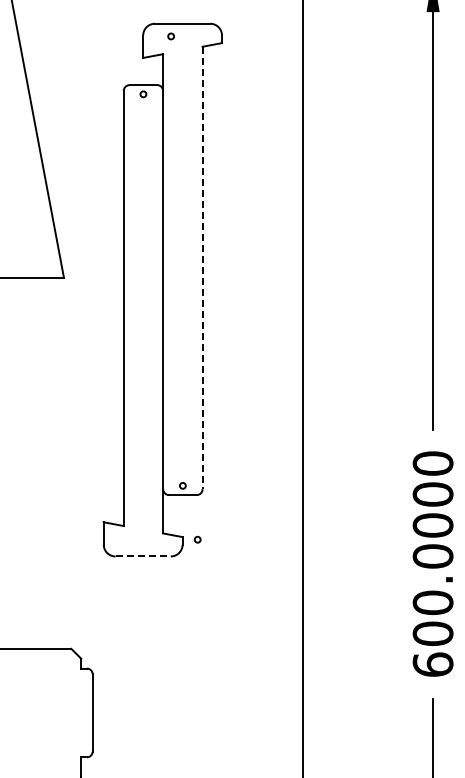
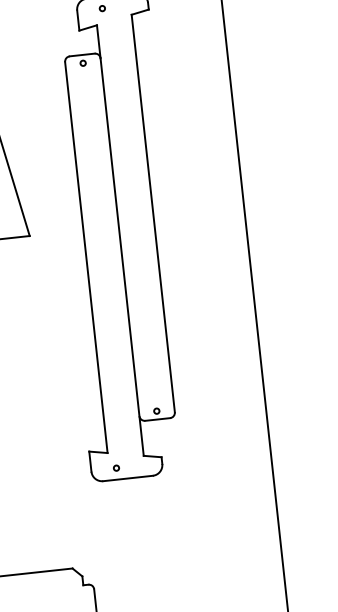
line: (202, 268) -> (153, 213), dashed -> solid
circle: (197, 539) -> (116, 467), moved
line: (143, 556) -> (128, 478), dashed -> solid

